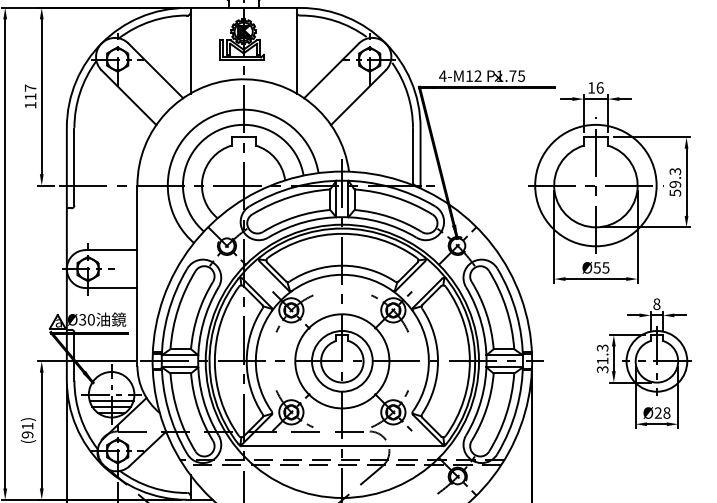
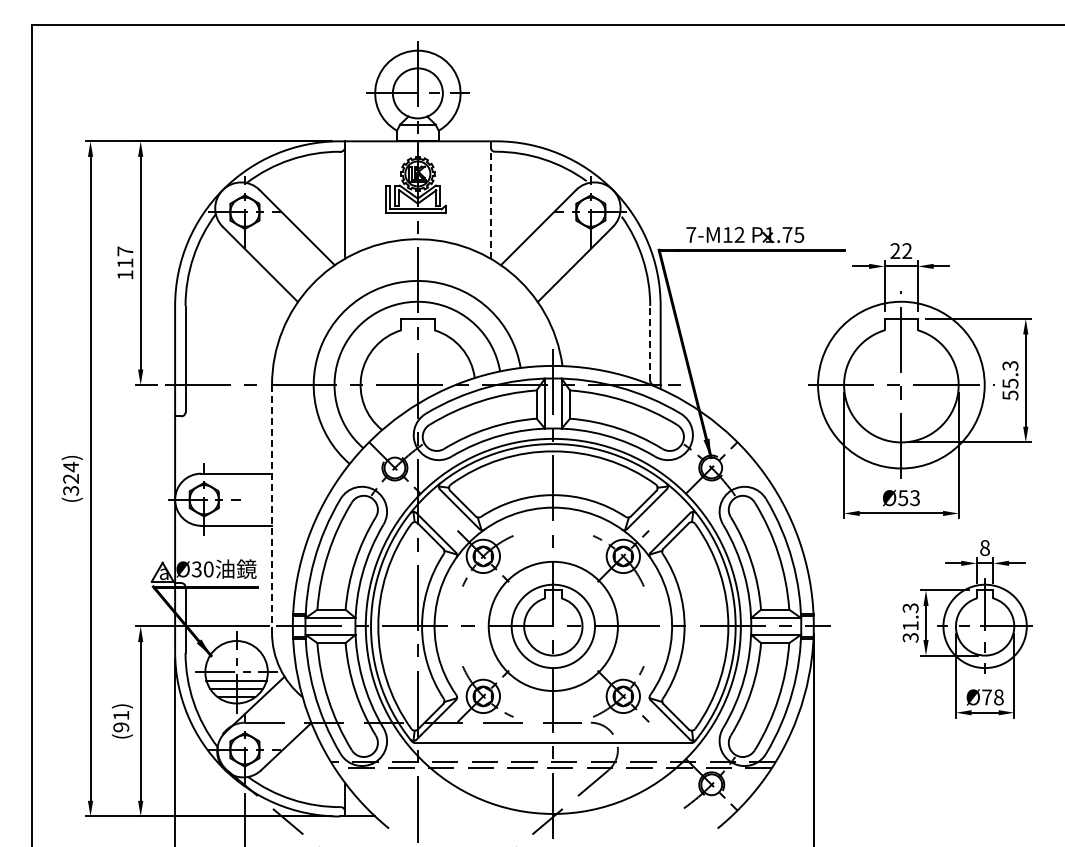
line: (296, 51) -> (490, 200), solid -> dashed
text: (442, 75) -> (690, 234), 4-M12 -> 7-M12
text: (596, 88) -> (901, 251), 16 -> 22
line: (413, 155) -> (650, 343), solid -> dashed
text: (675, 184) -> (1010, 383), 59.3 -> 55.3
text: (605, 267) -> (914, 497), Ø55 -> Ø53
line: (137, 275) -> (272, 508), solid -> dashed
text: (657, 413) -> (986, 697), Ø28 -> Ø78

